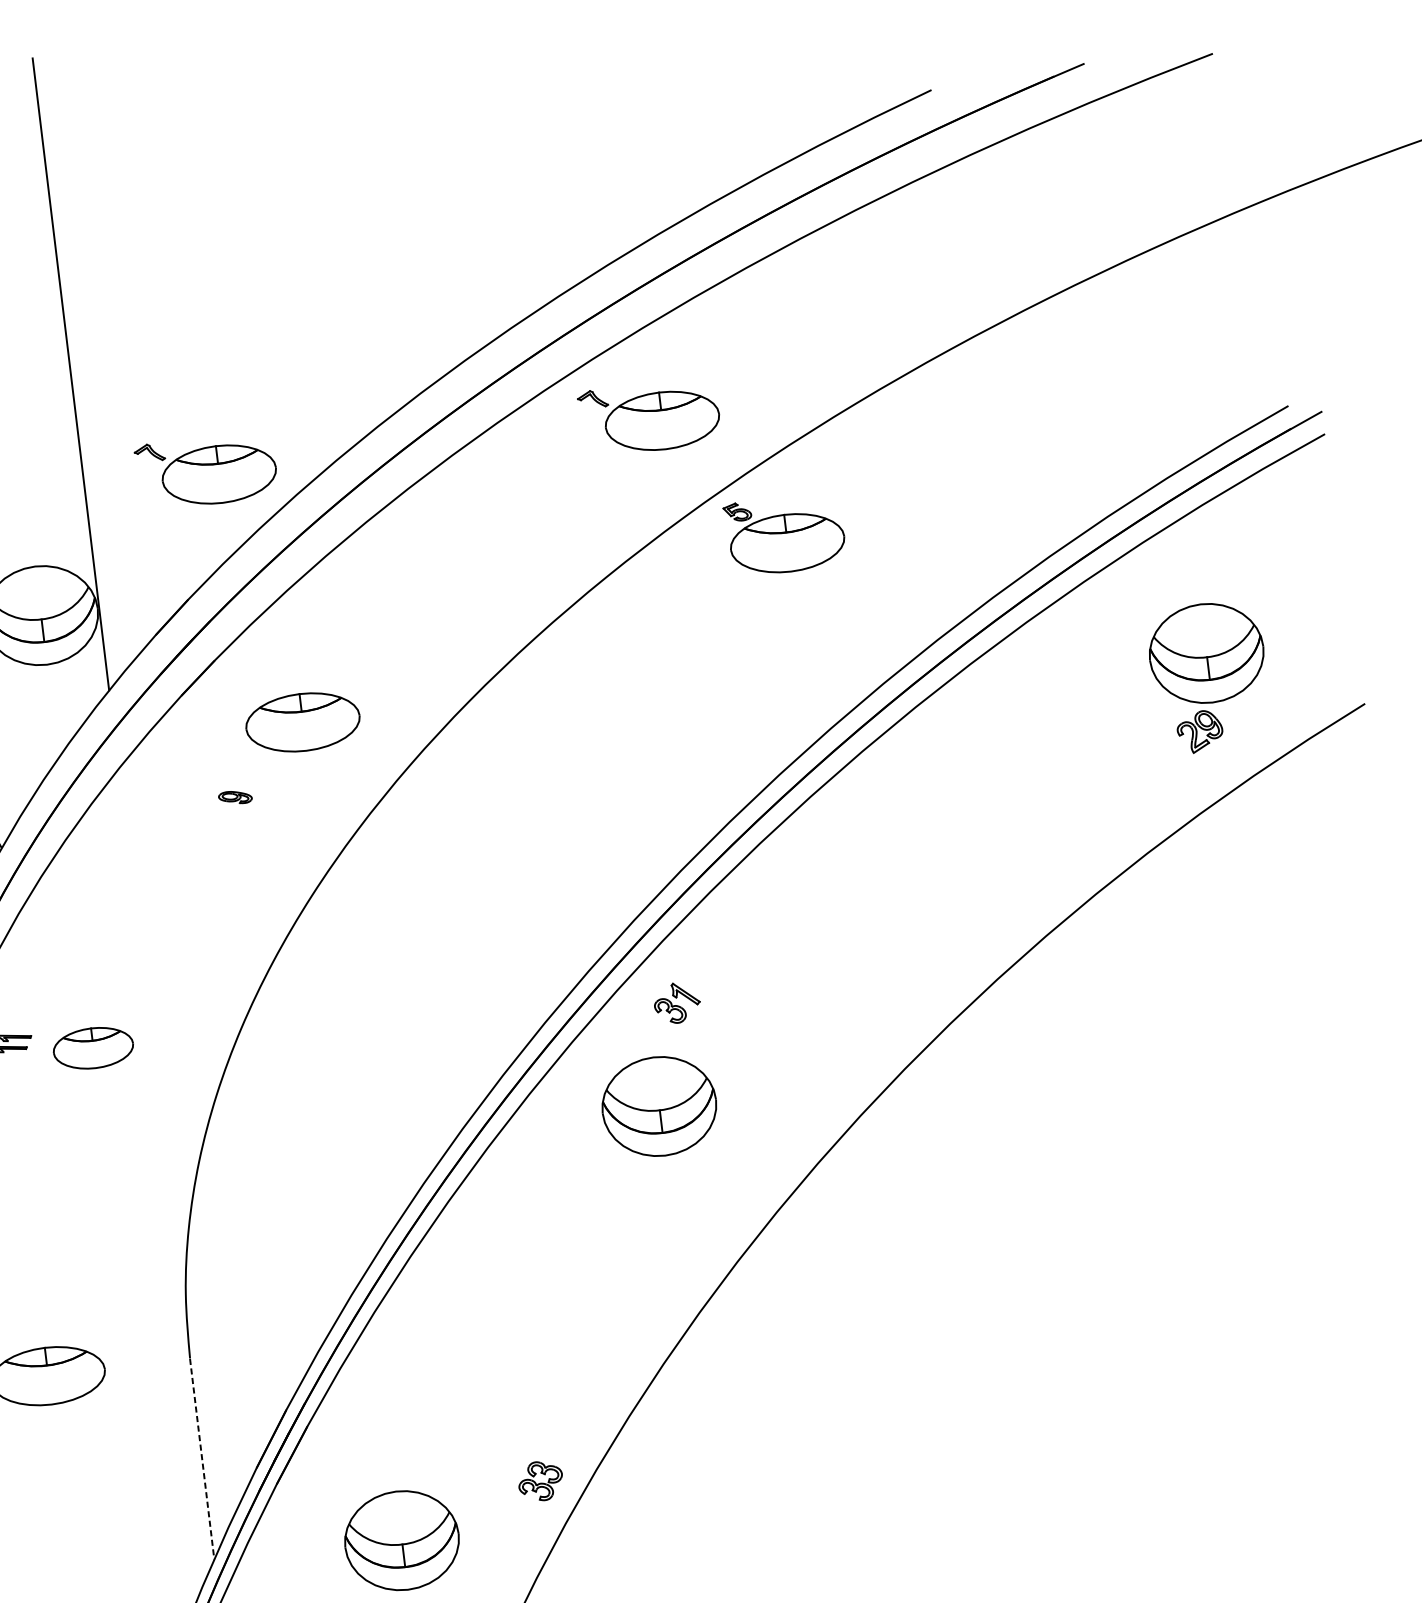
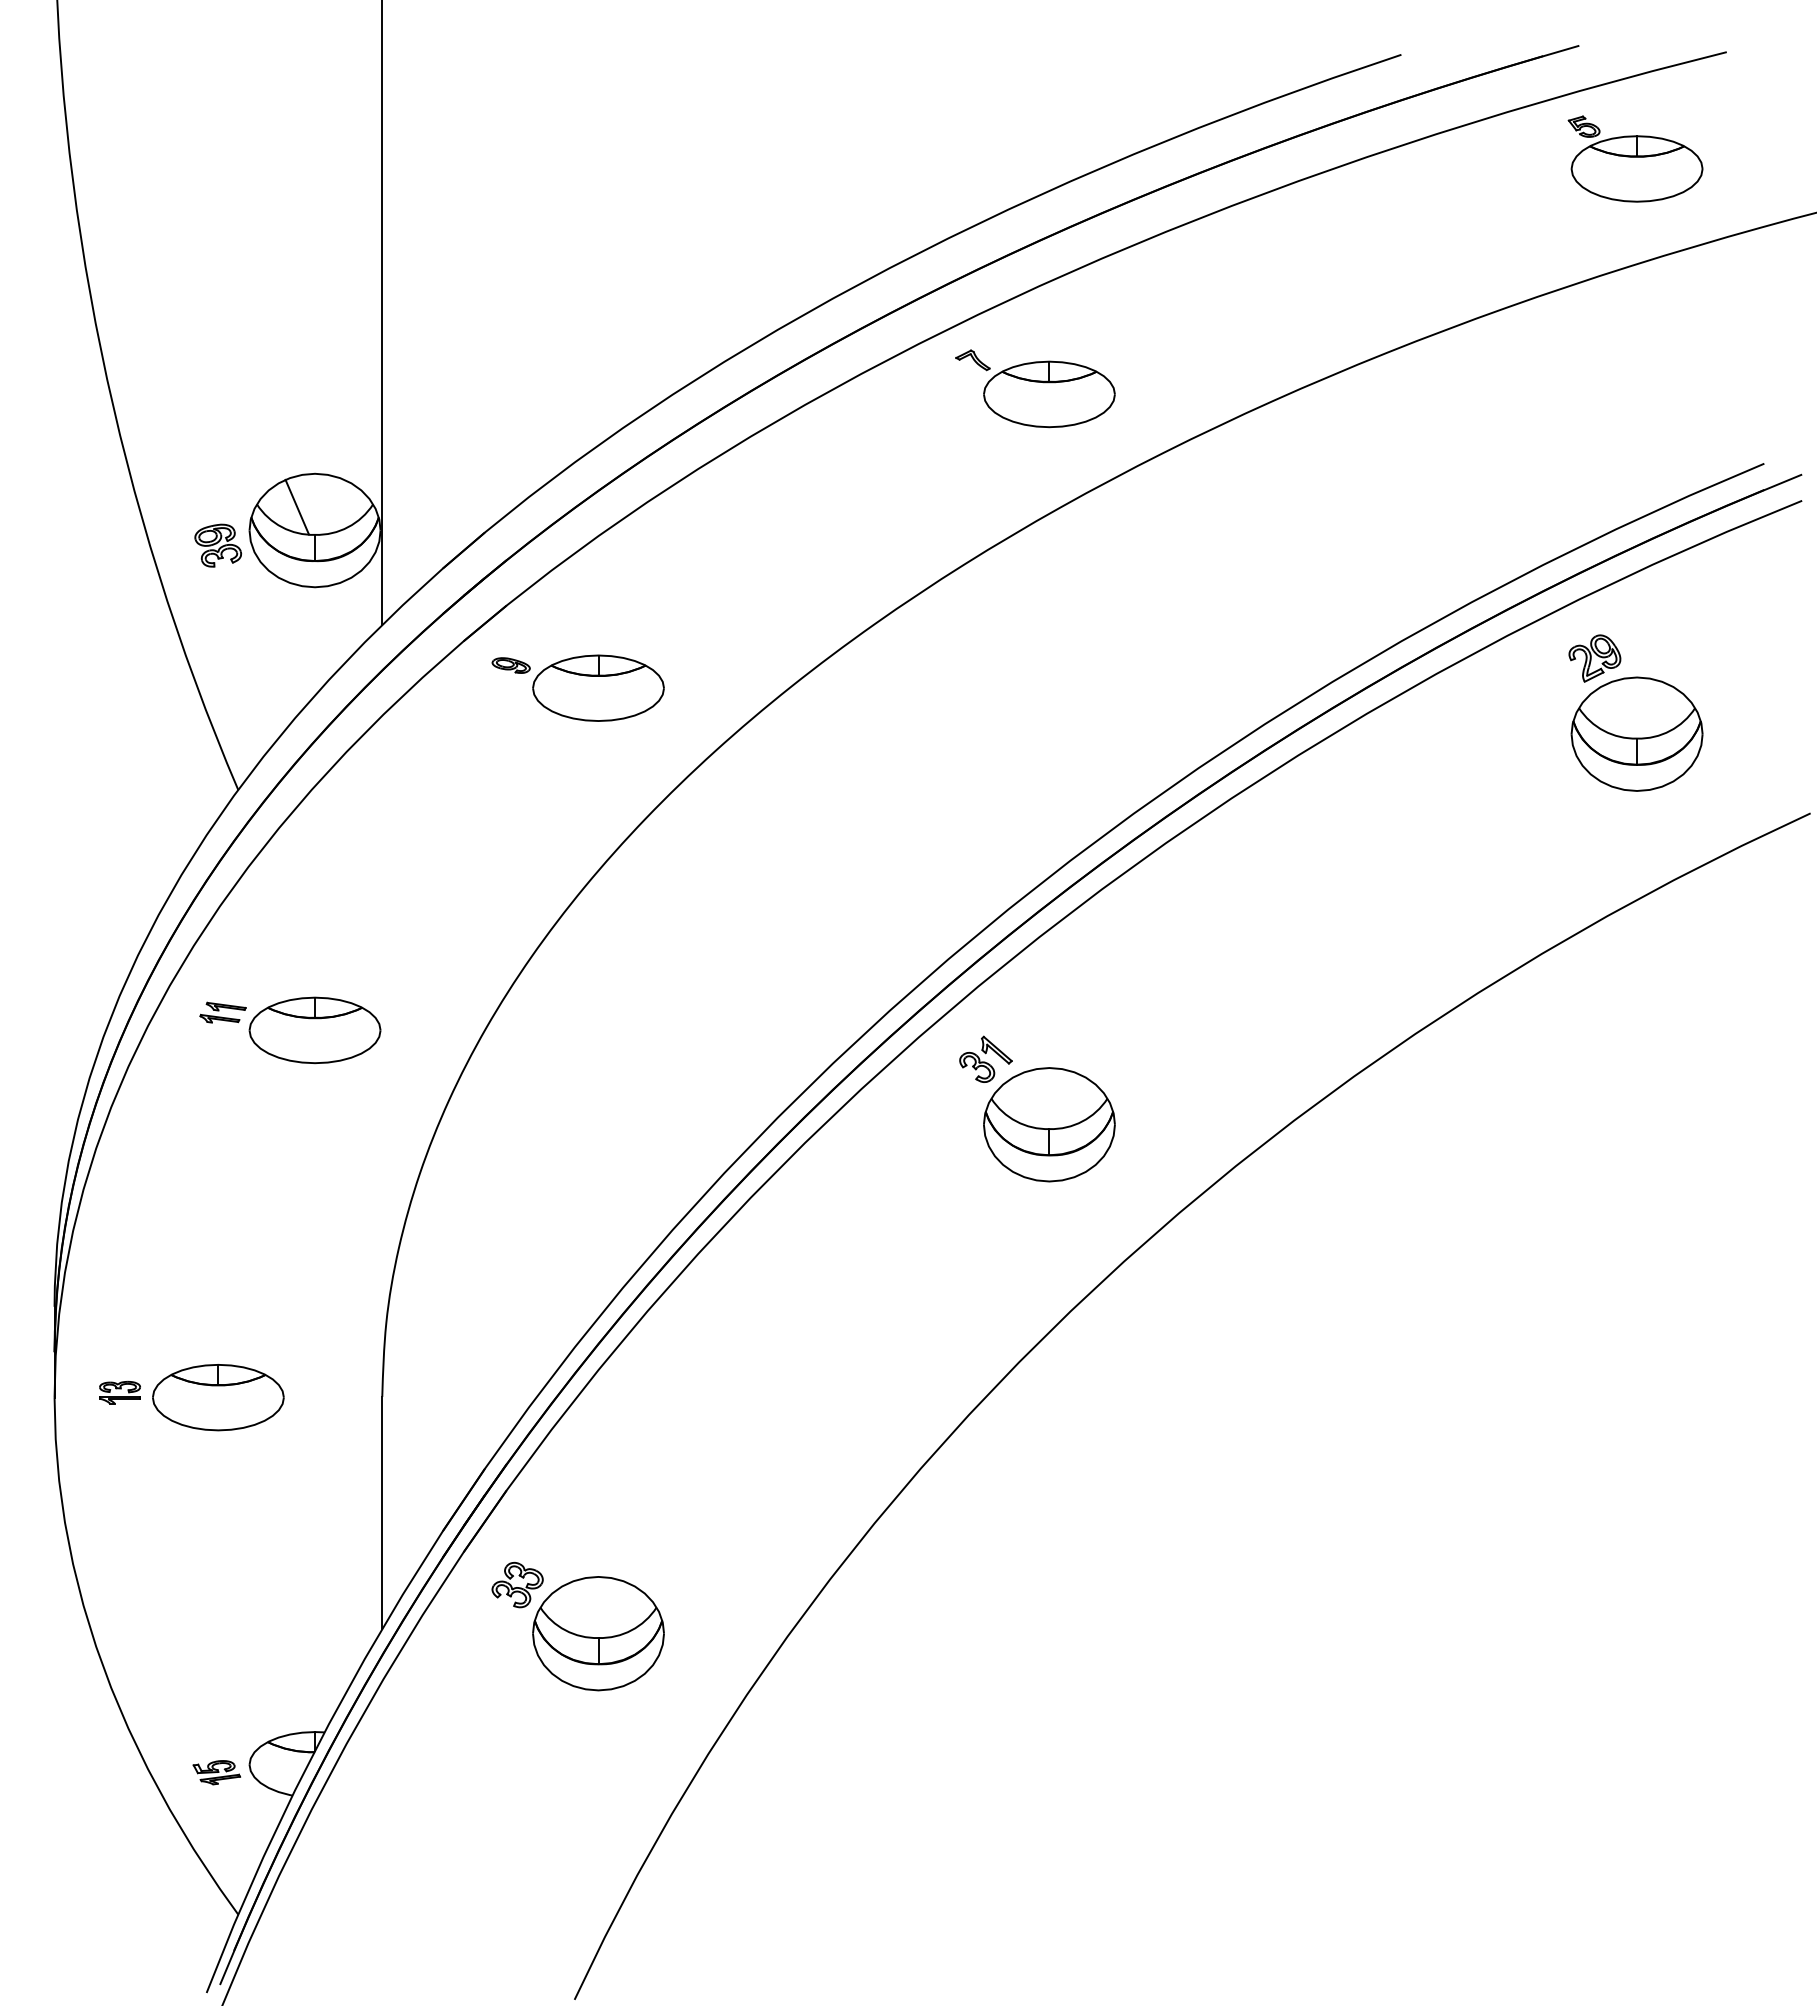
part: (206, 470) -> (523, 388), removed
part: (785, 534) -> (1635, 158), moved
line: (23, 596) -> (297, 506), added
part: (1199, 731) -> (1594, 658), moved
part: (234, 797) -> (510, 665), moved
part: (93, 1048) -> (314, 1030), size x1.43
part: (659, 1106) -> (1049, 1124), moved
line: (202, 1459) -> (382, 1513), dashed -> solid
part: (540, 1480) -> (517, 1584), moved

